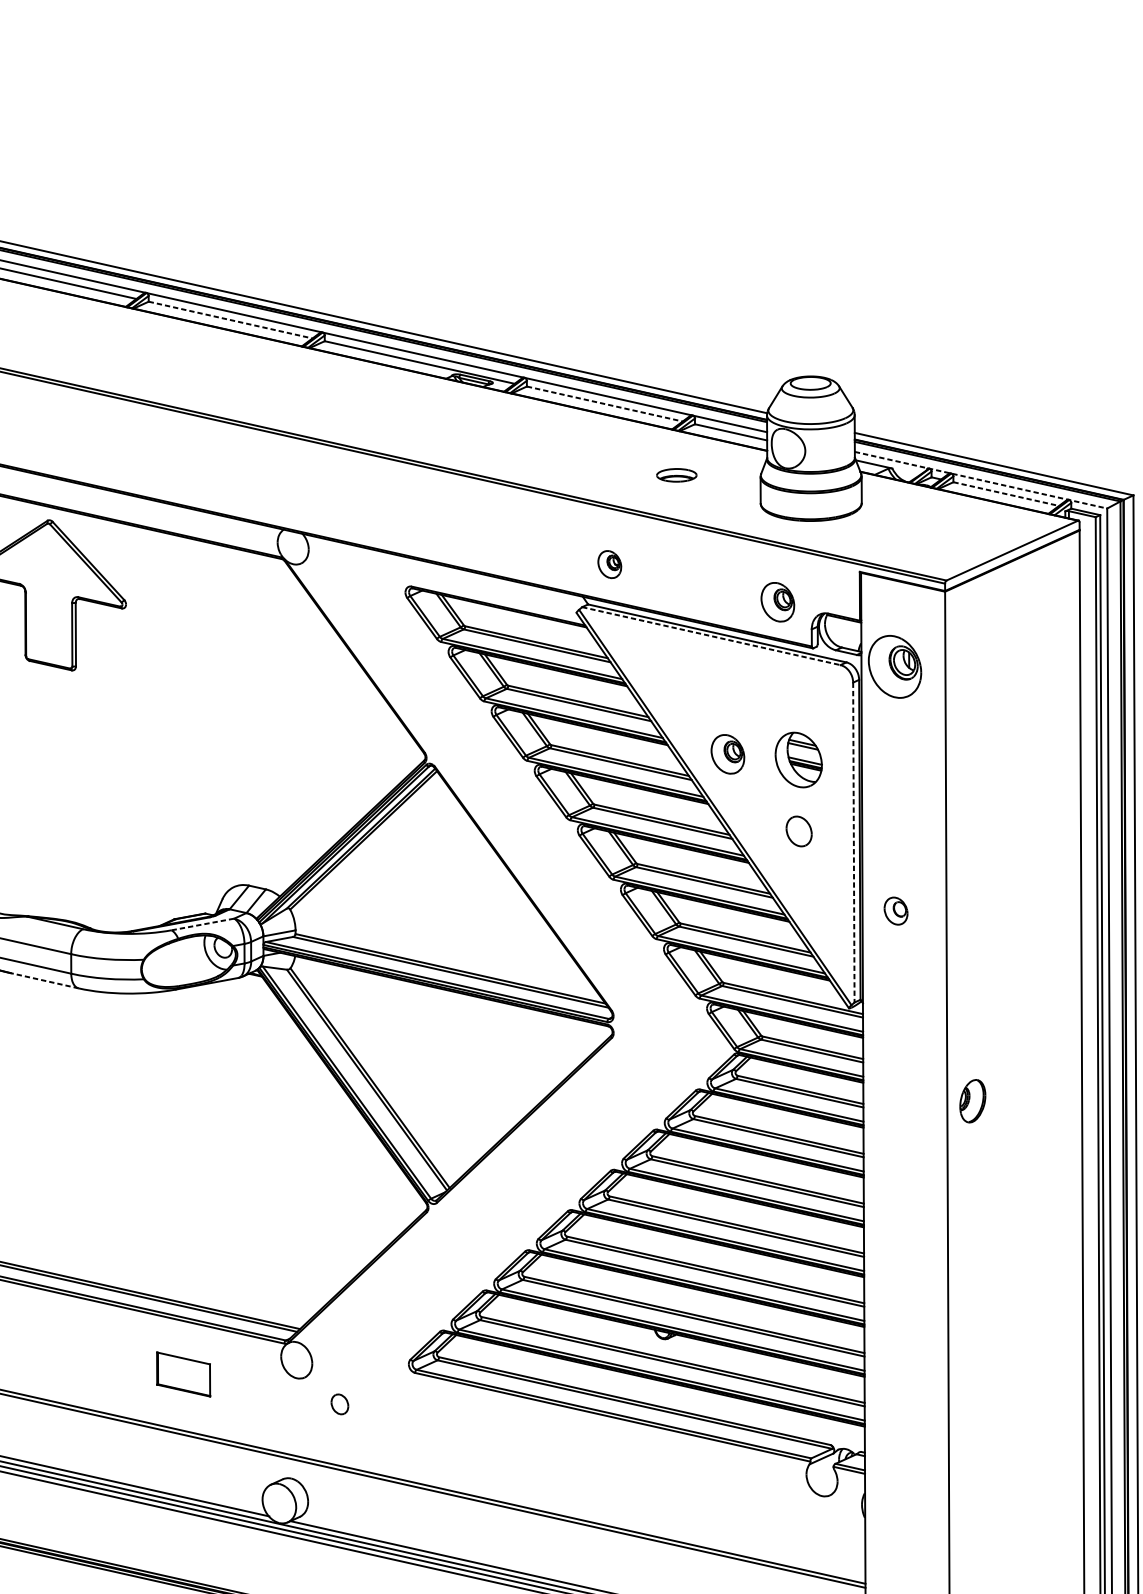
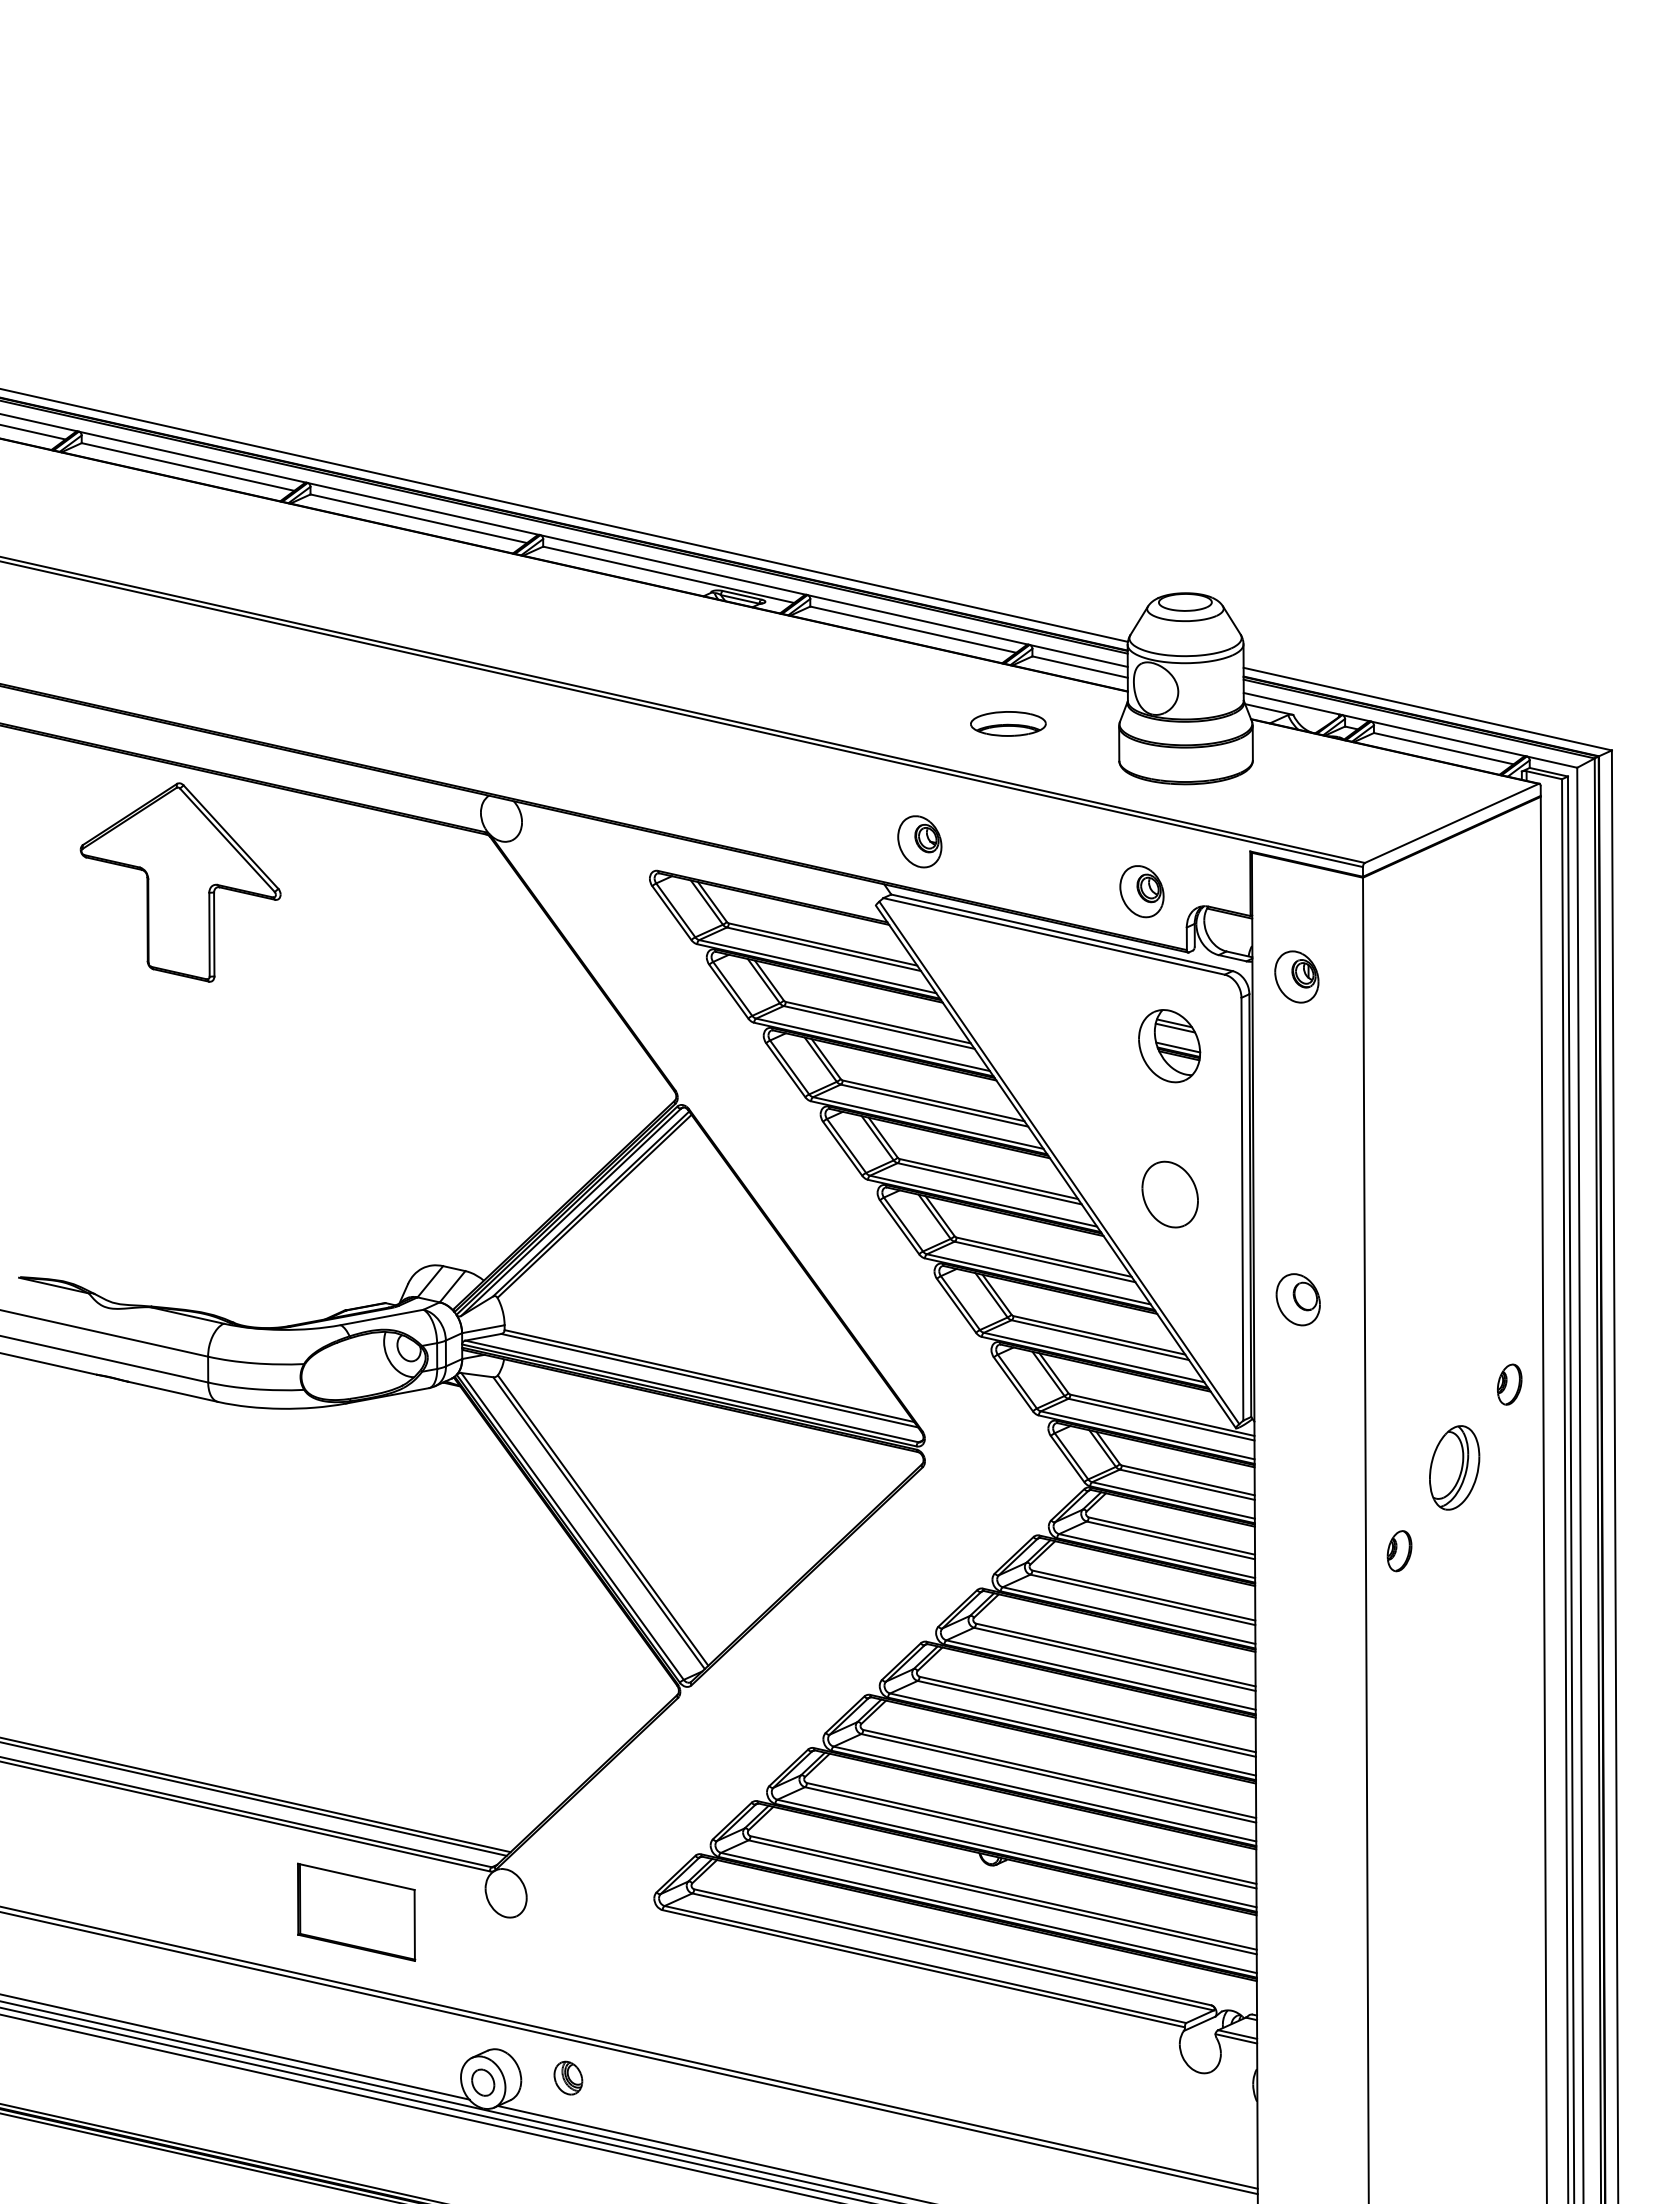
line: (230, 319) -> (418, 518), dashed -> solid
line: (604, 403) -> (913, 629), dashed -> solid
part: (676, 475) -> (1008, 723), size x1.43
line: (981, 480) -> (1410, 730), dashed -> solid
line: (1006, 493) -> (1443, 748), dashed -> solid
part: (609, 564) -> (919, 841), size x1.43
line: (711, 636) -> (1054, 936), dashed -> solid
part: (894, 666) -> (1296, 976), size x0.62
part: (727, 754) -> (1075, 1092), removed
part: (798, 760) -> (1169, 1046), moved
part: (798, 831) -> (1169, 1194), size x1.67
line: (853, 842) -> (1242, 1209), dashed -> solid
part: (895, 910) -> (1297, 1299), size x1.43
line: (203, 924) -> (382, 1317), dashed -> solid
part: (1055, 975) -> (1509, 1384), added
line: (45, 980) -> (173, 1391), dashed -> solid
part: (1014, 1038) -> (1454, 1467), added
part: (972, 1101) -> (1399, 1551), size x0.71
part: (183, 1373) -> (356, 1911), size x1.67
part: (340, 1404) -> (483, 2082), moved
part: (343, 1499) -> (568, 2077), added

